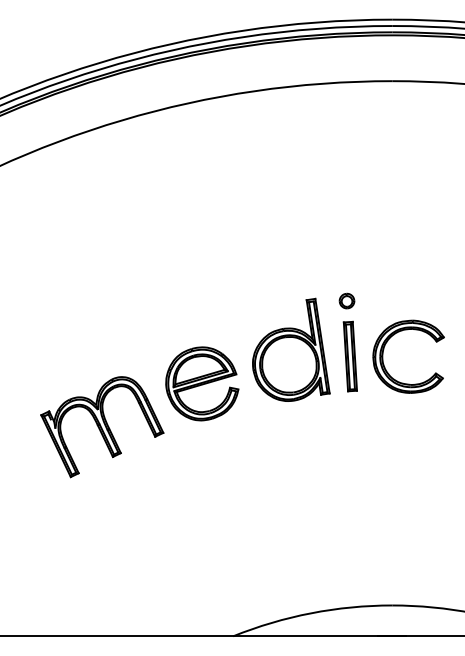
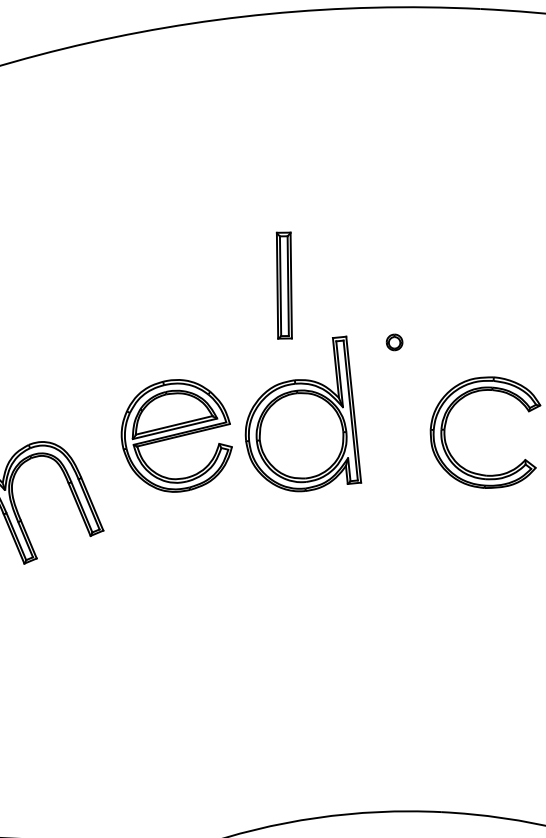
part: (346, 300) -> (393, 341), size x0.7
part: (349, 356) -> (282, 285), moved
part: (202, 383) -> (177, 435), moved

